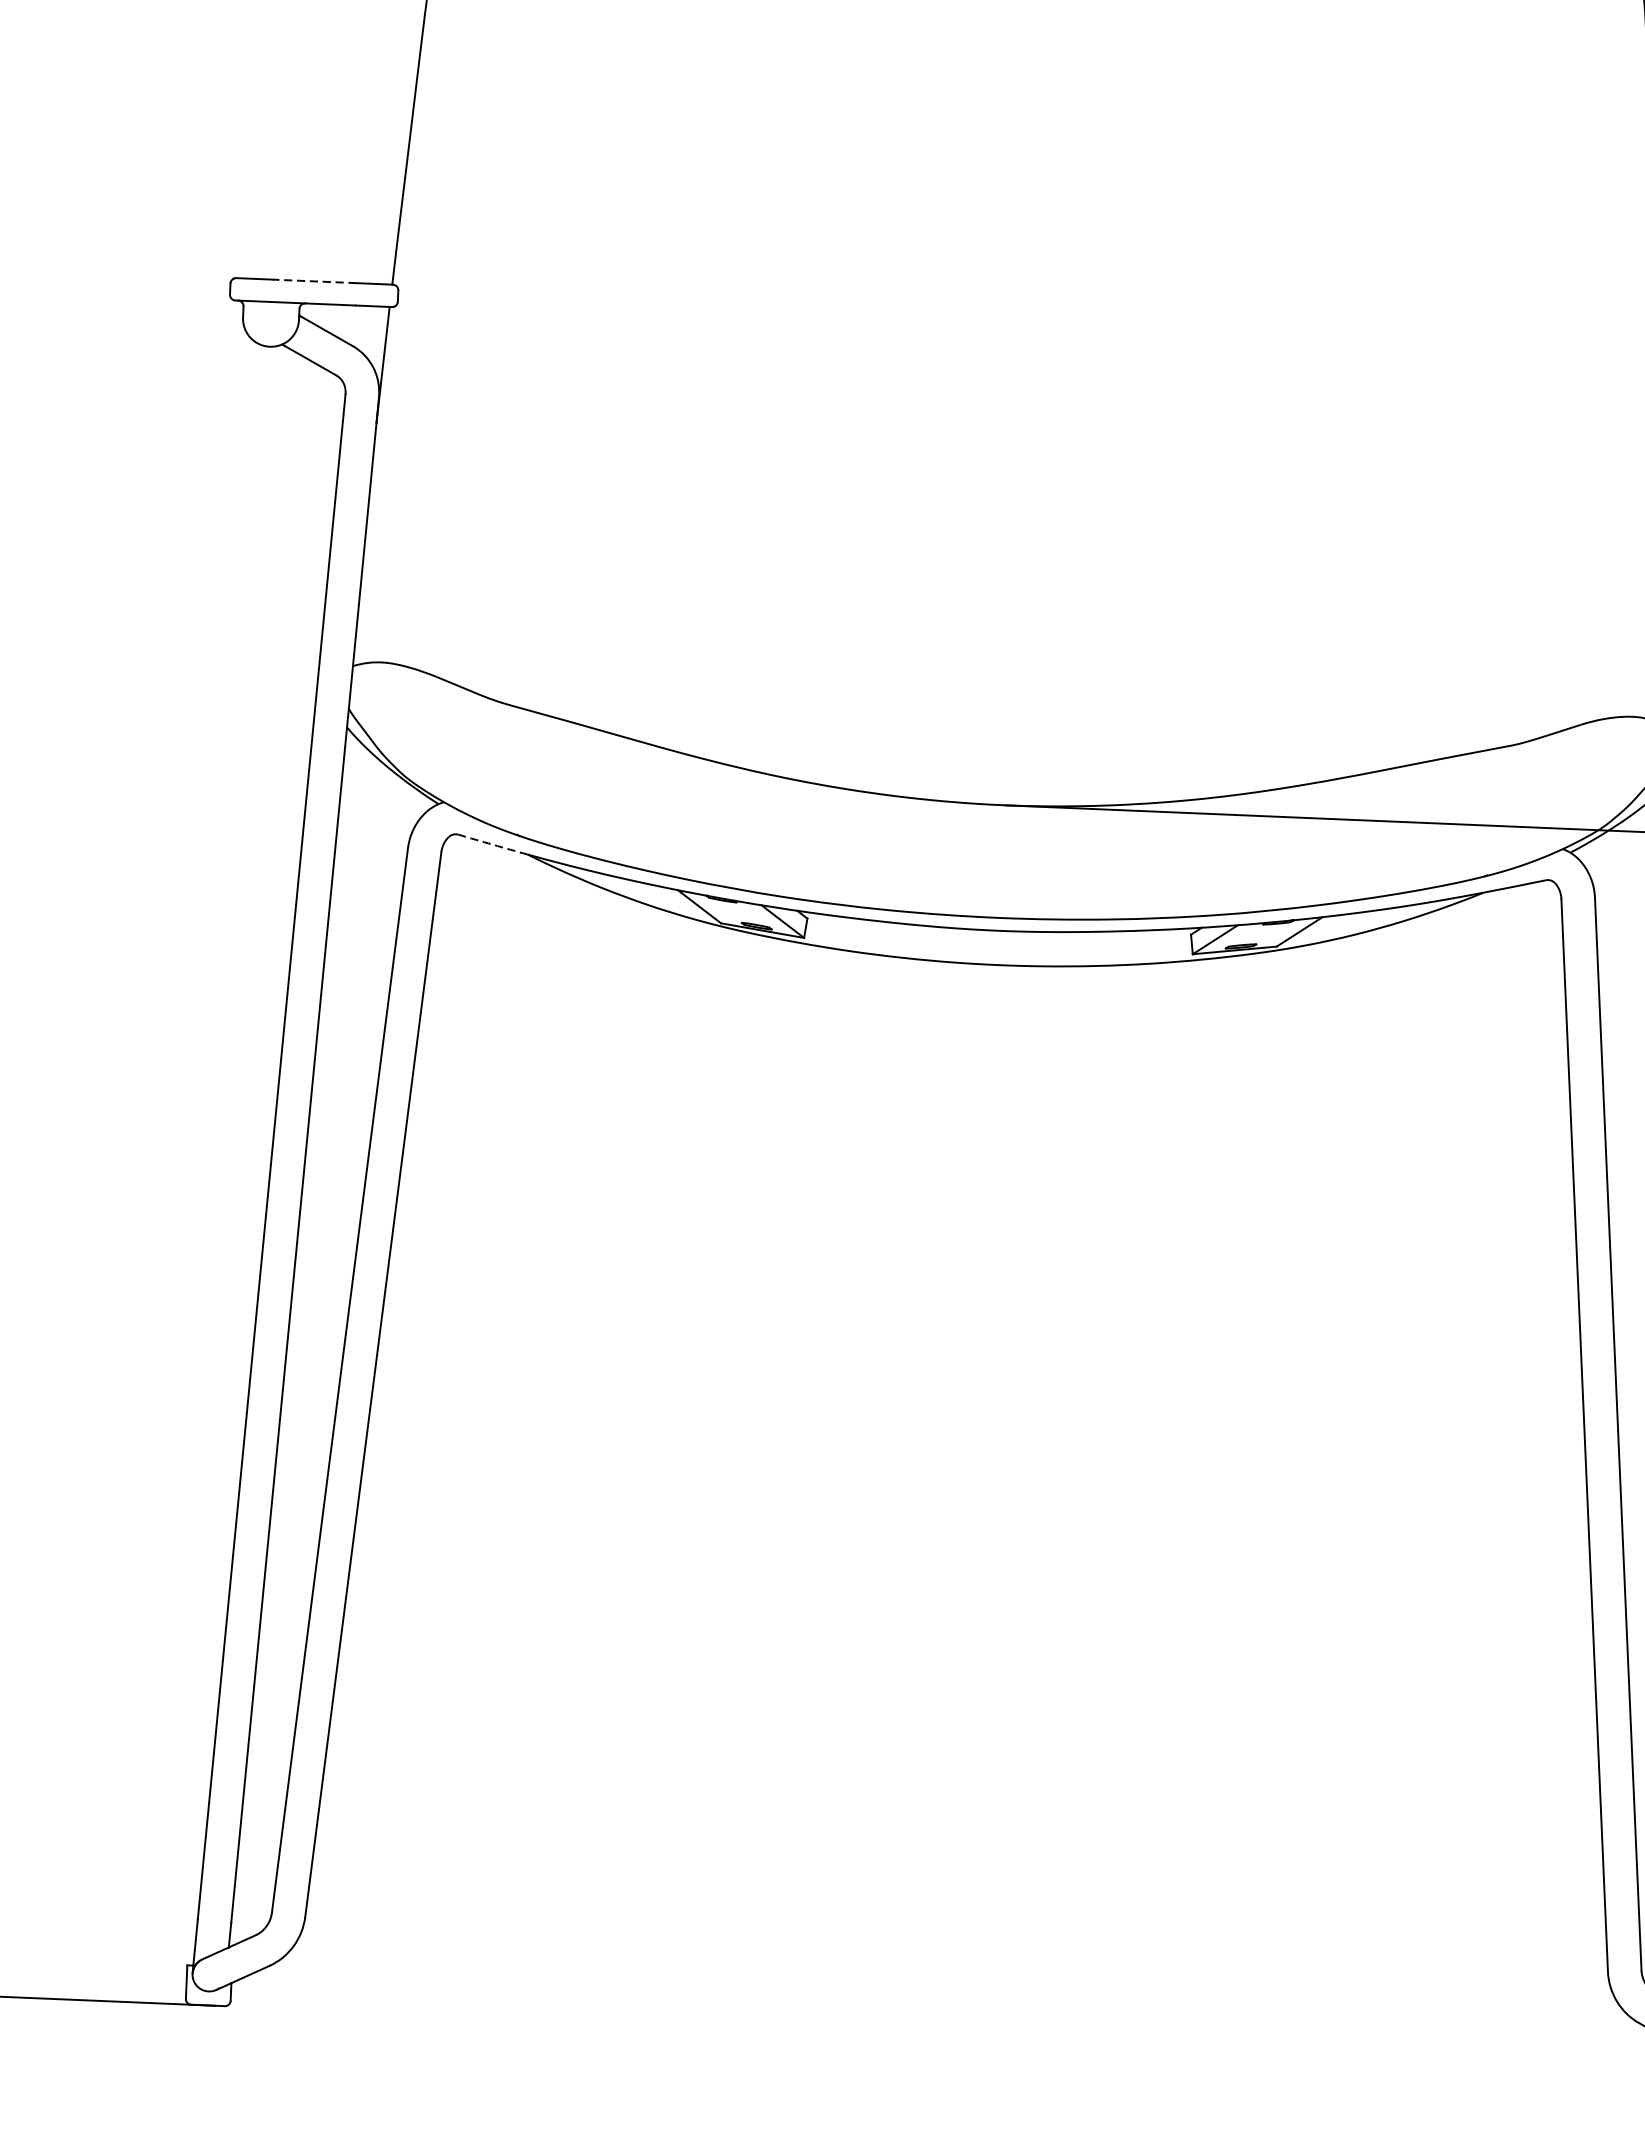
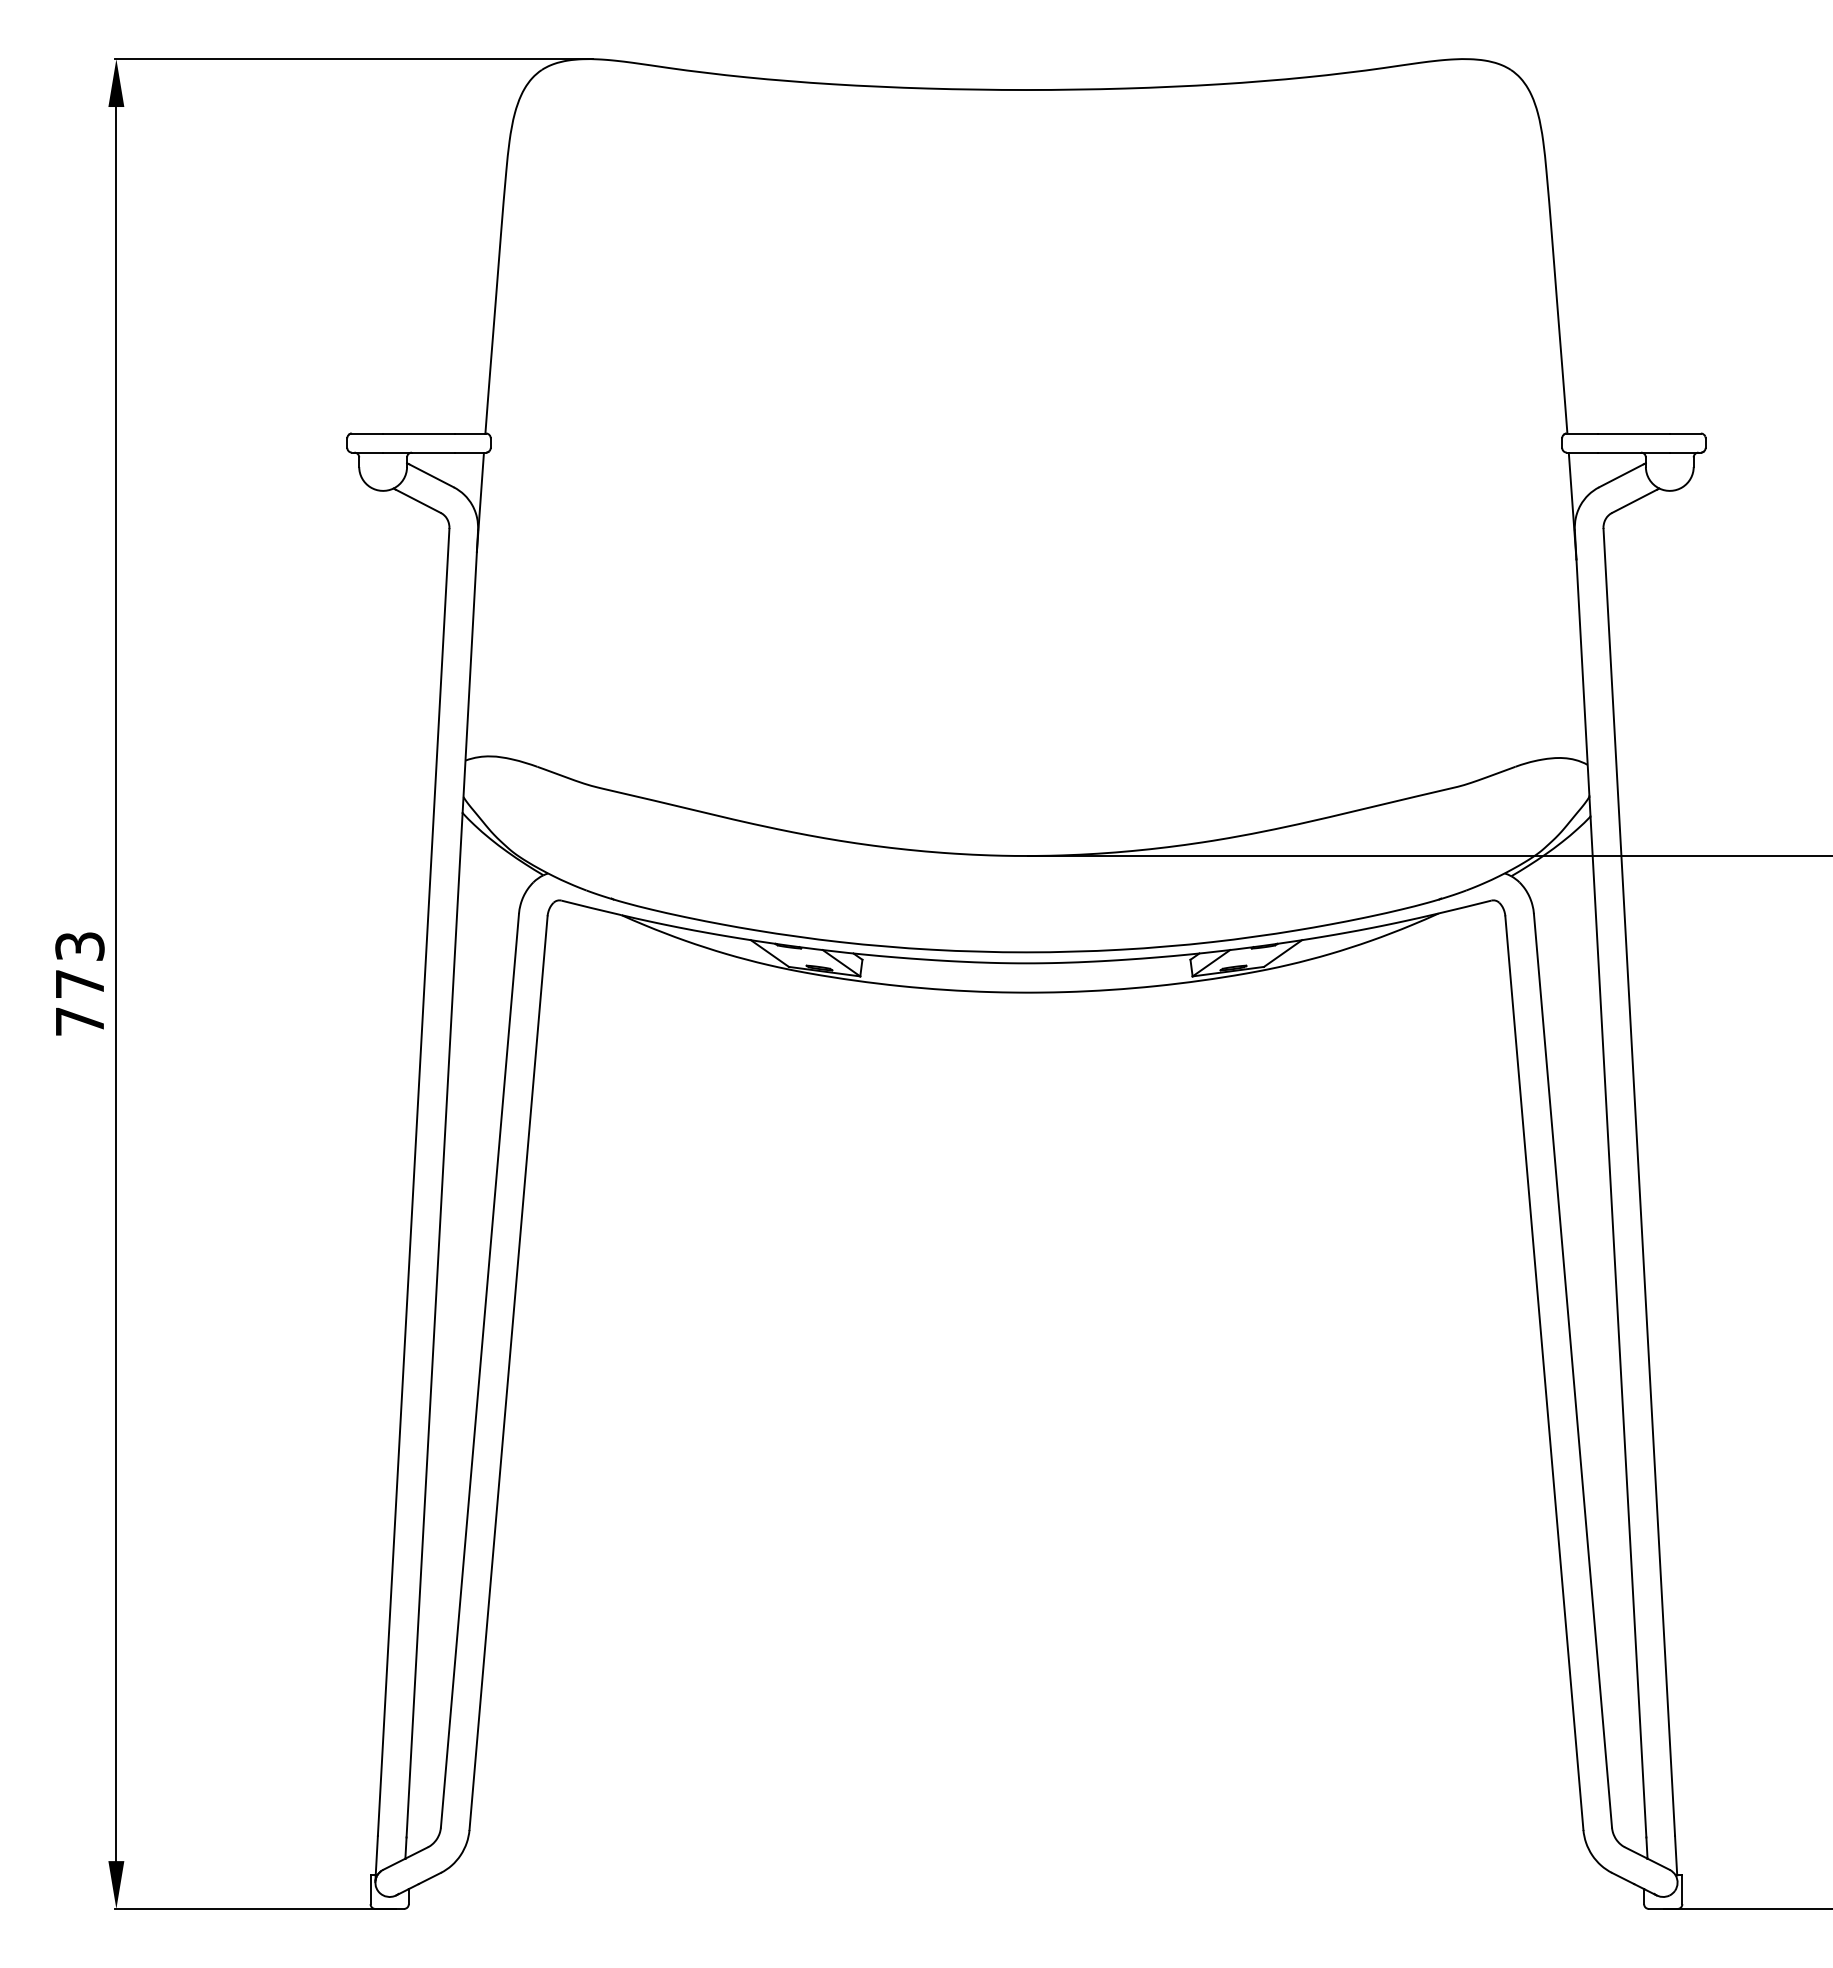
line: (315, 281) -> (419, 433), dashed -> solid
arc: (493, 845) -> (591, 908), dashed -> solid

